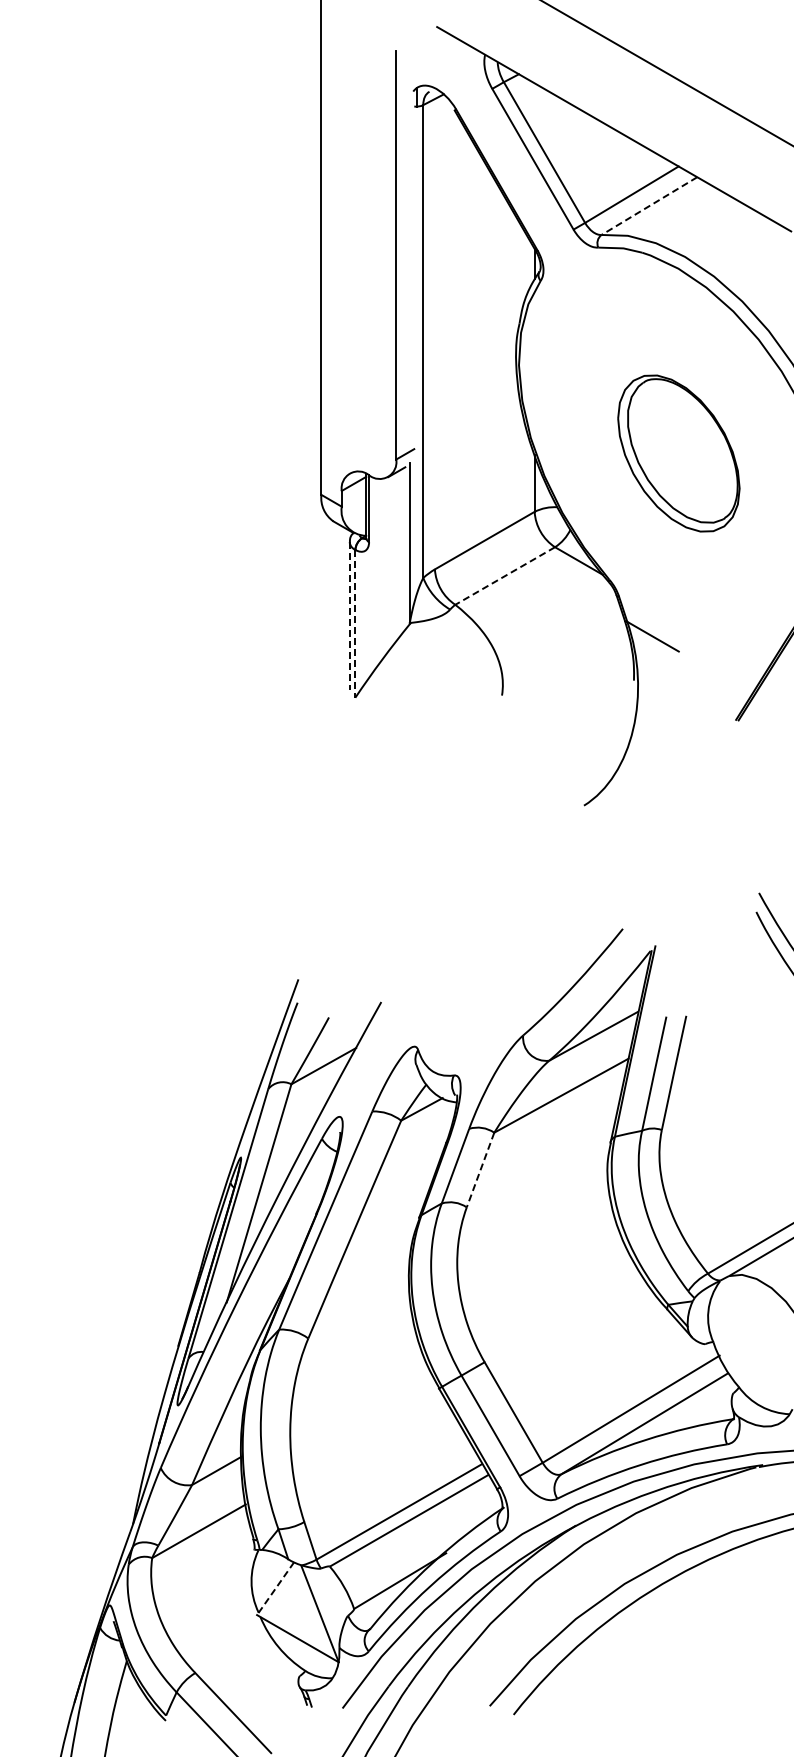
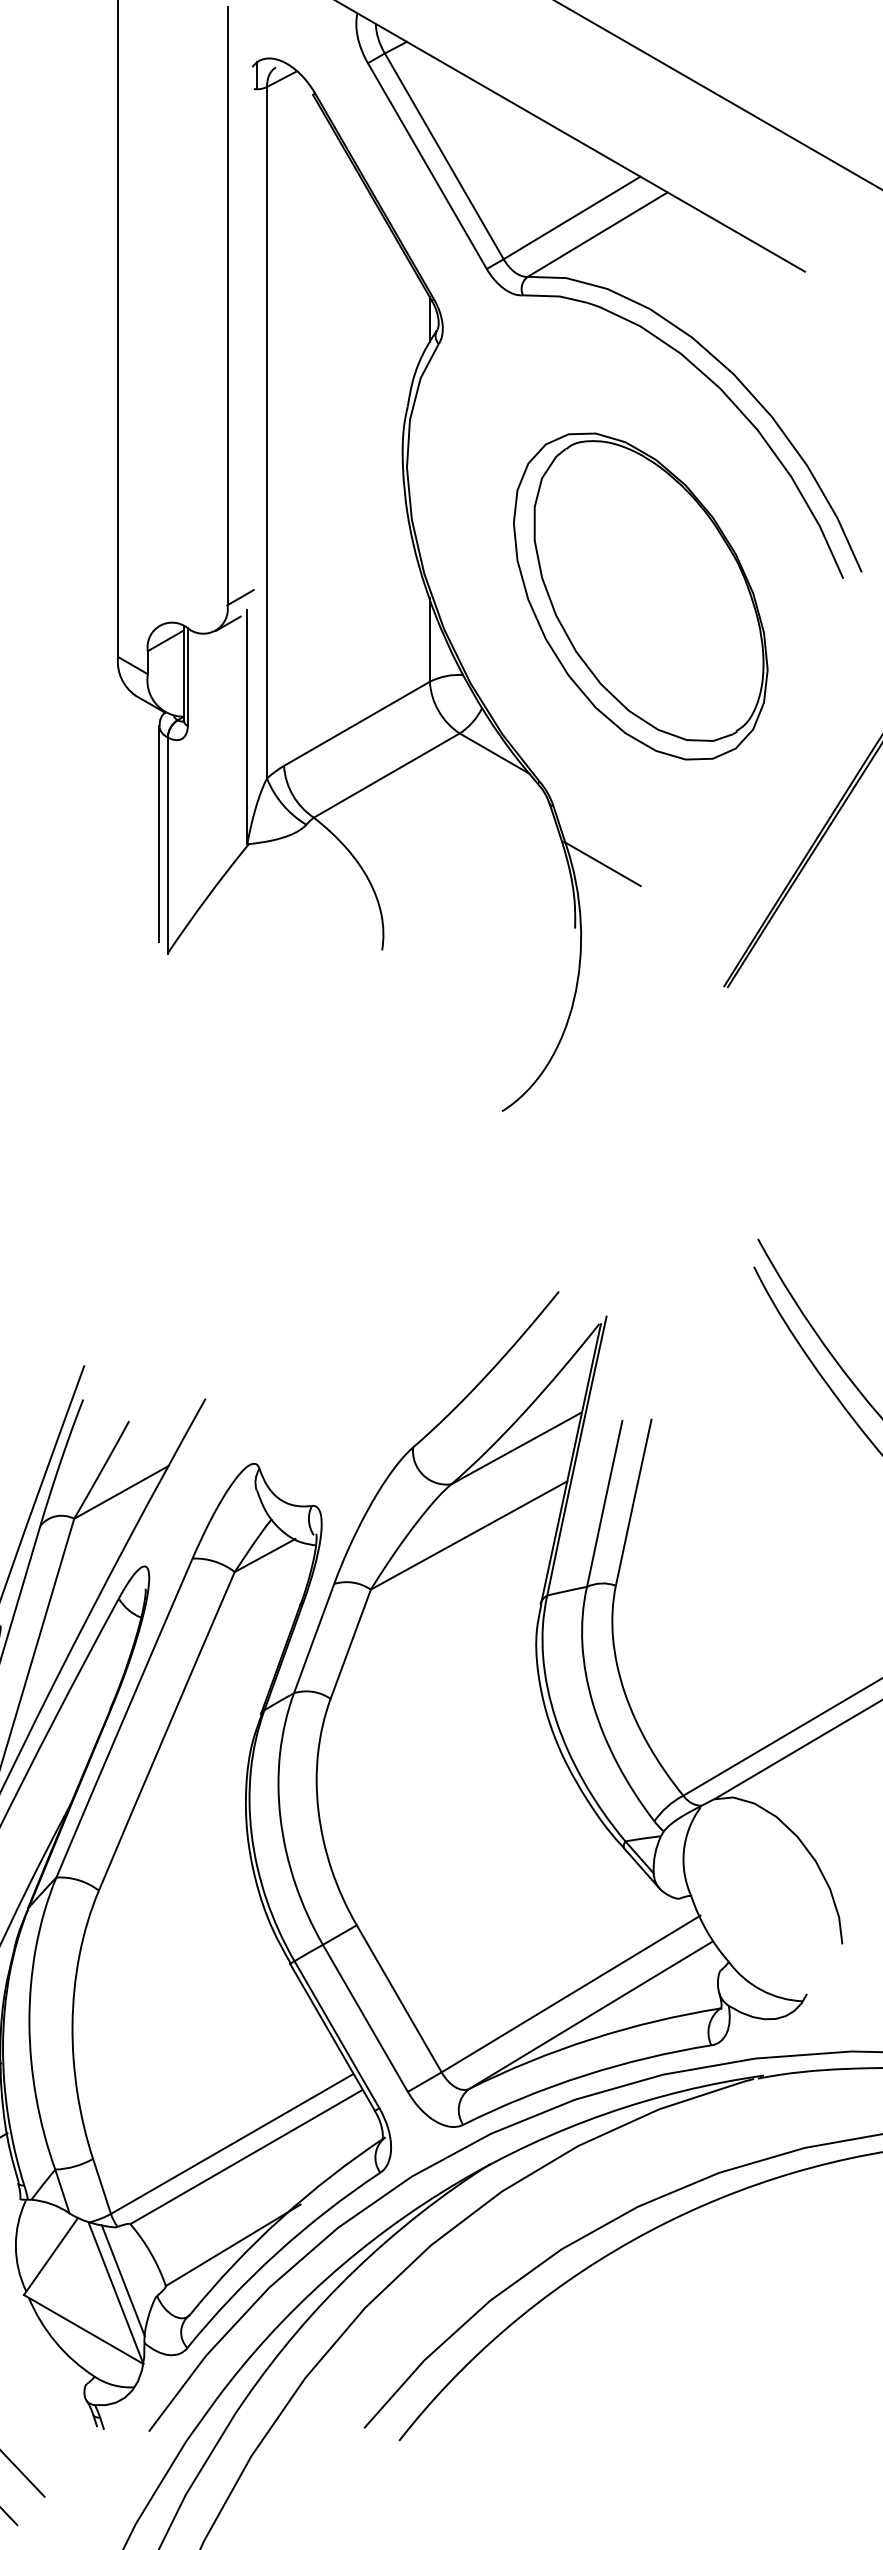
line: (649, 206) -> (597, 235), dashed -> solid
part: (678, 453) -> (640, 596), size x1.43
line: (505, 576) -> (387, 776), dashed -> solid
line: (349, 615) -> (159, 833), dashed -> solid
line: (355, 623) -> (167, 845), dashed -> solid
line: (480, 1170) -> (350, 1644), dashed -> solid
line: (275, 1589) -> (50, 2257), dashed -> solid
line: (324, 1605) -> (122, 2280), added

